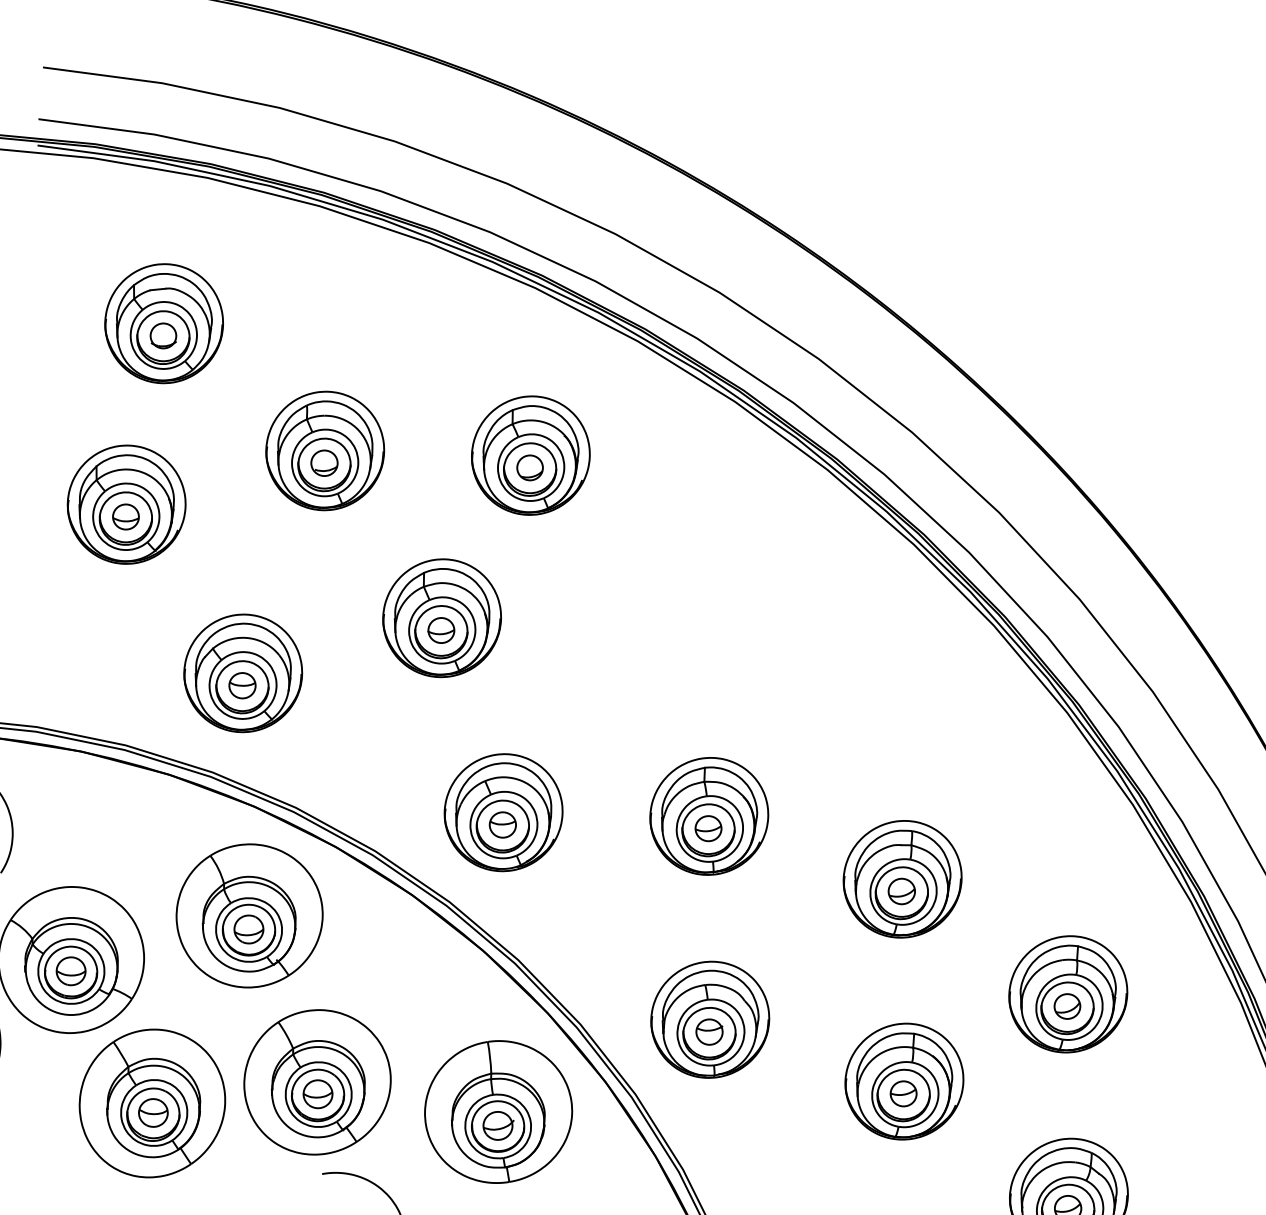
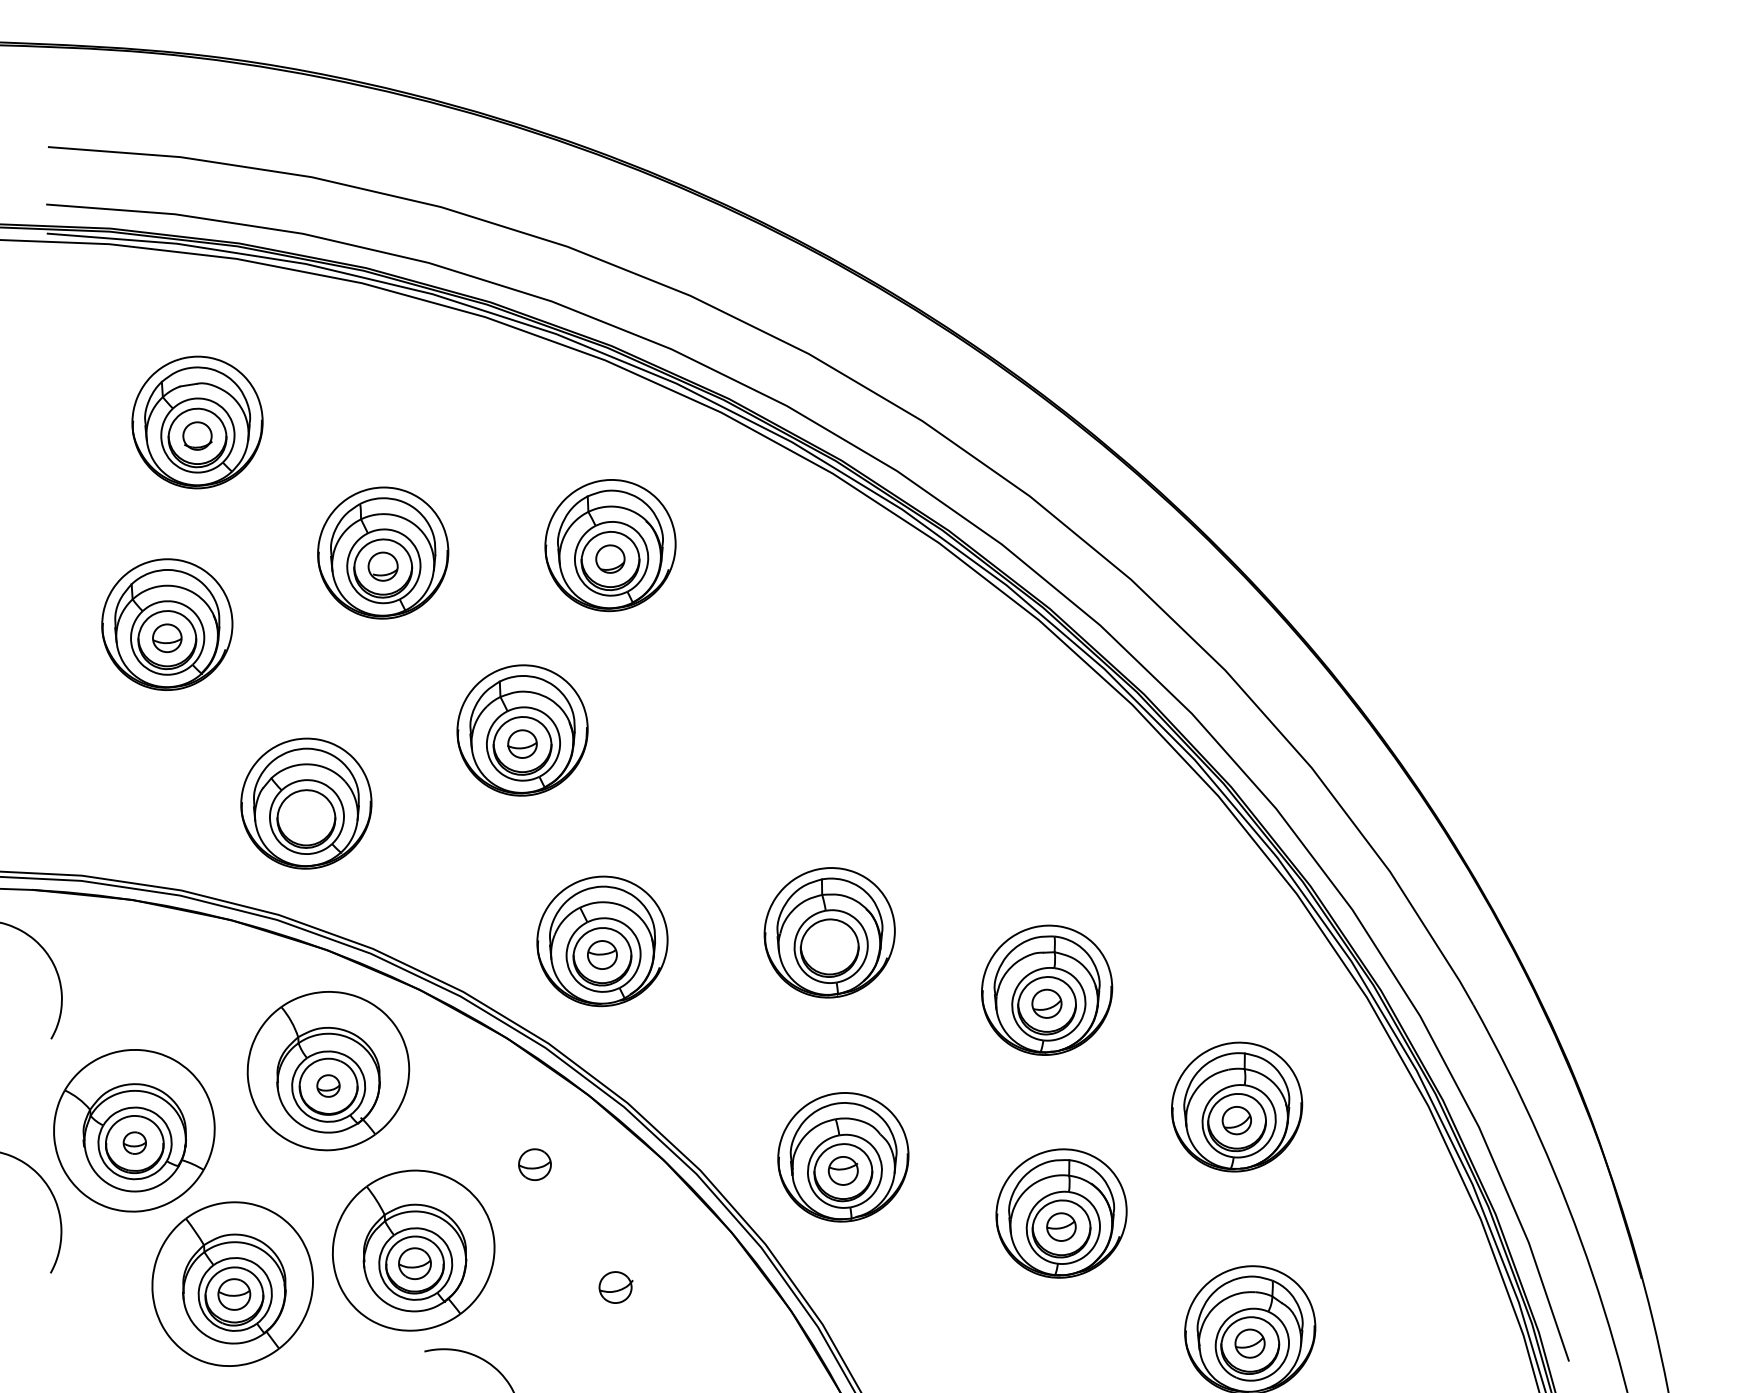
part: (242, 685) -> (306, 817), removed
part: (708, 828) -> (829, 946), removed
part: (248, 928) -> (328, 1085), size x0.7
part: (70, 970) -> (134, 1142), size x0.7
part: (430, 1010) -> (534, 1164), added
part: (498, 1111) -> (615, 1271), removed

